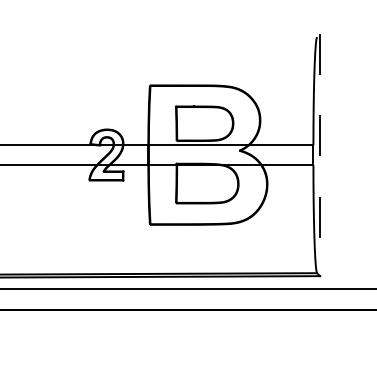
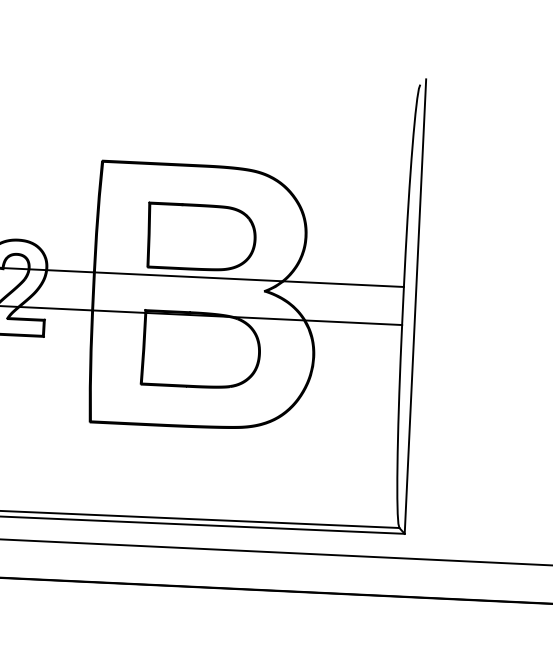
line: (320, 155) -> (416, 307), dashed -> solid

